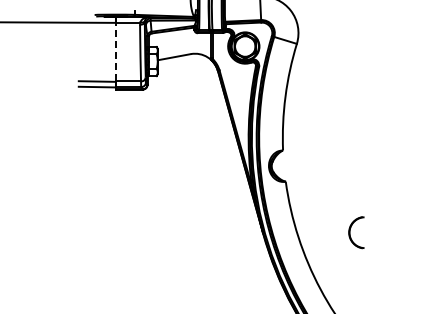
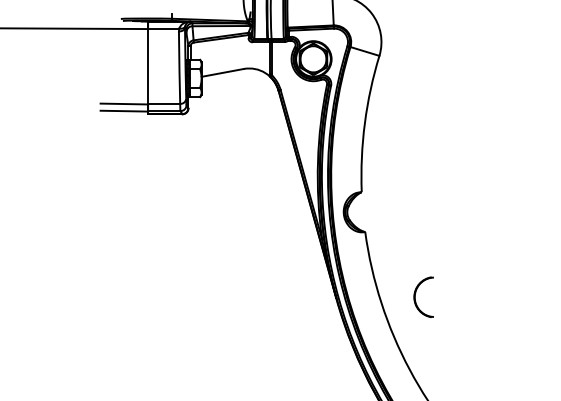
line: (115, 51) -> (147, 65), dashed -> solid
part: (356, 232) -> (423, 297), moved

